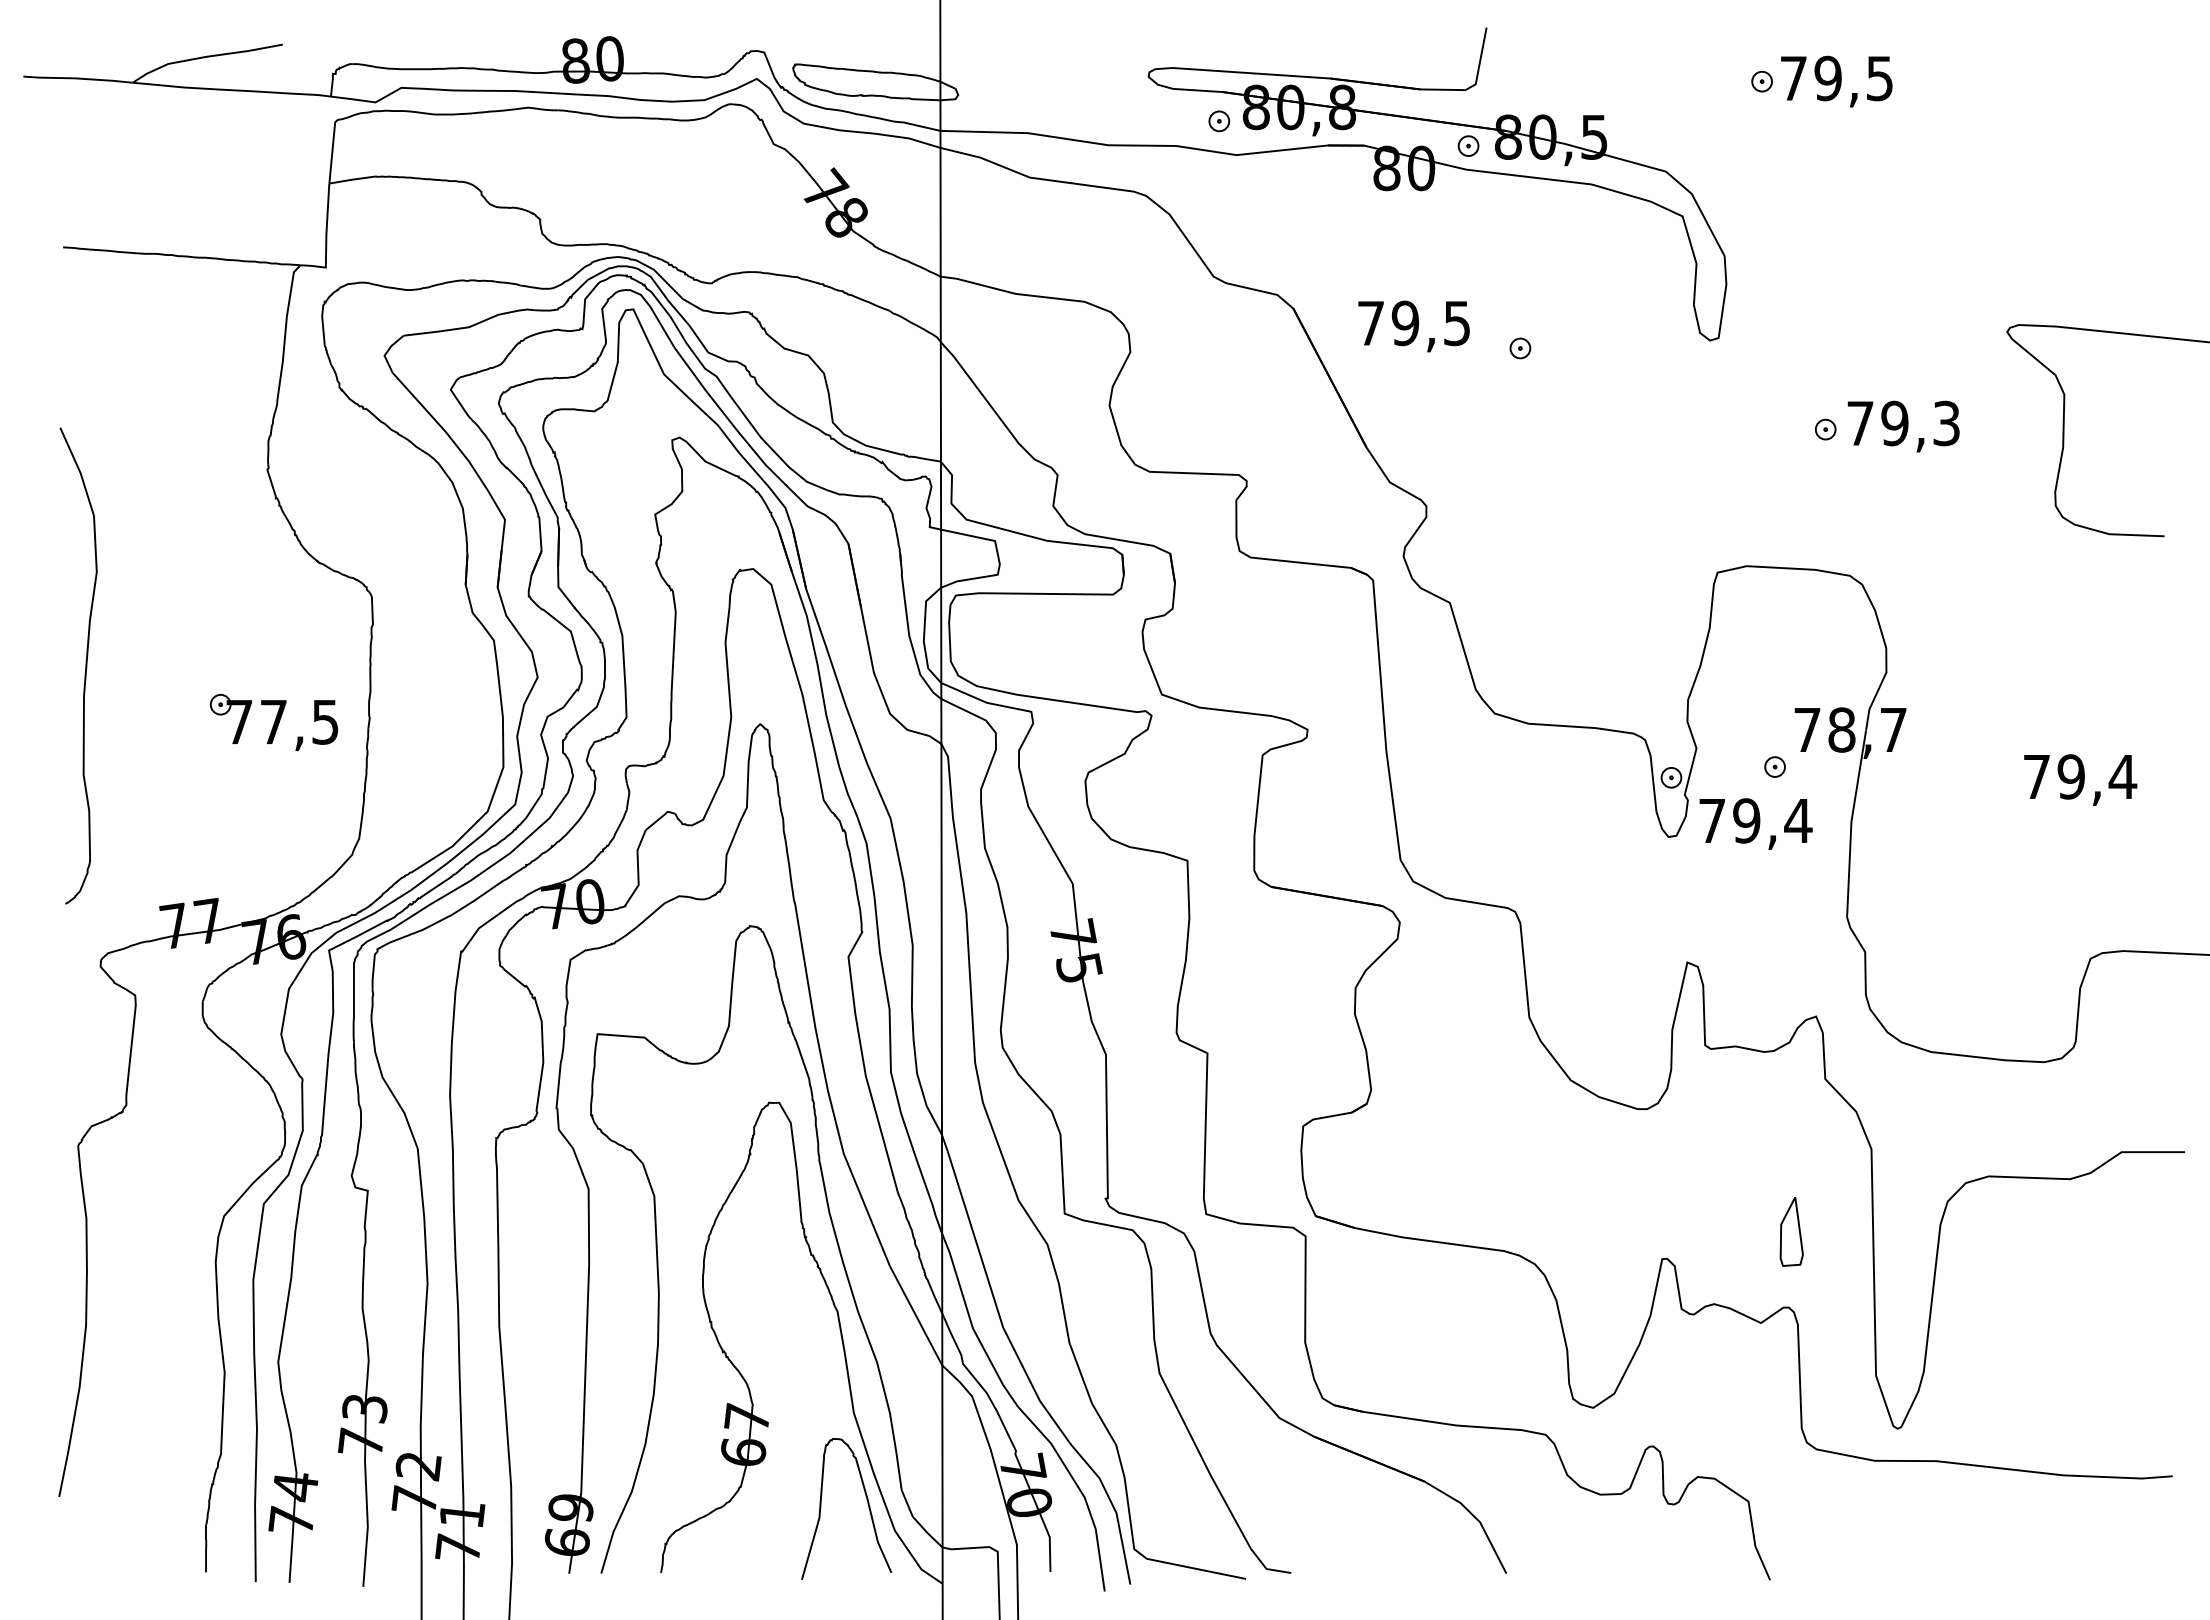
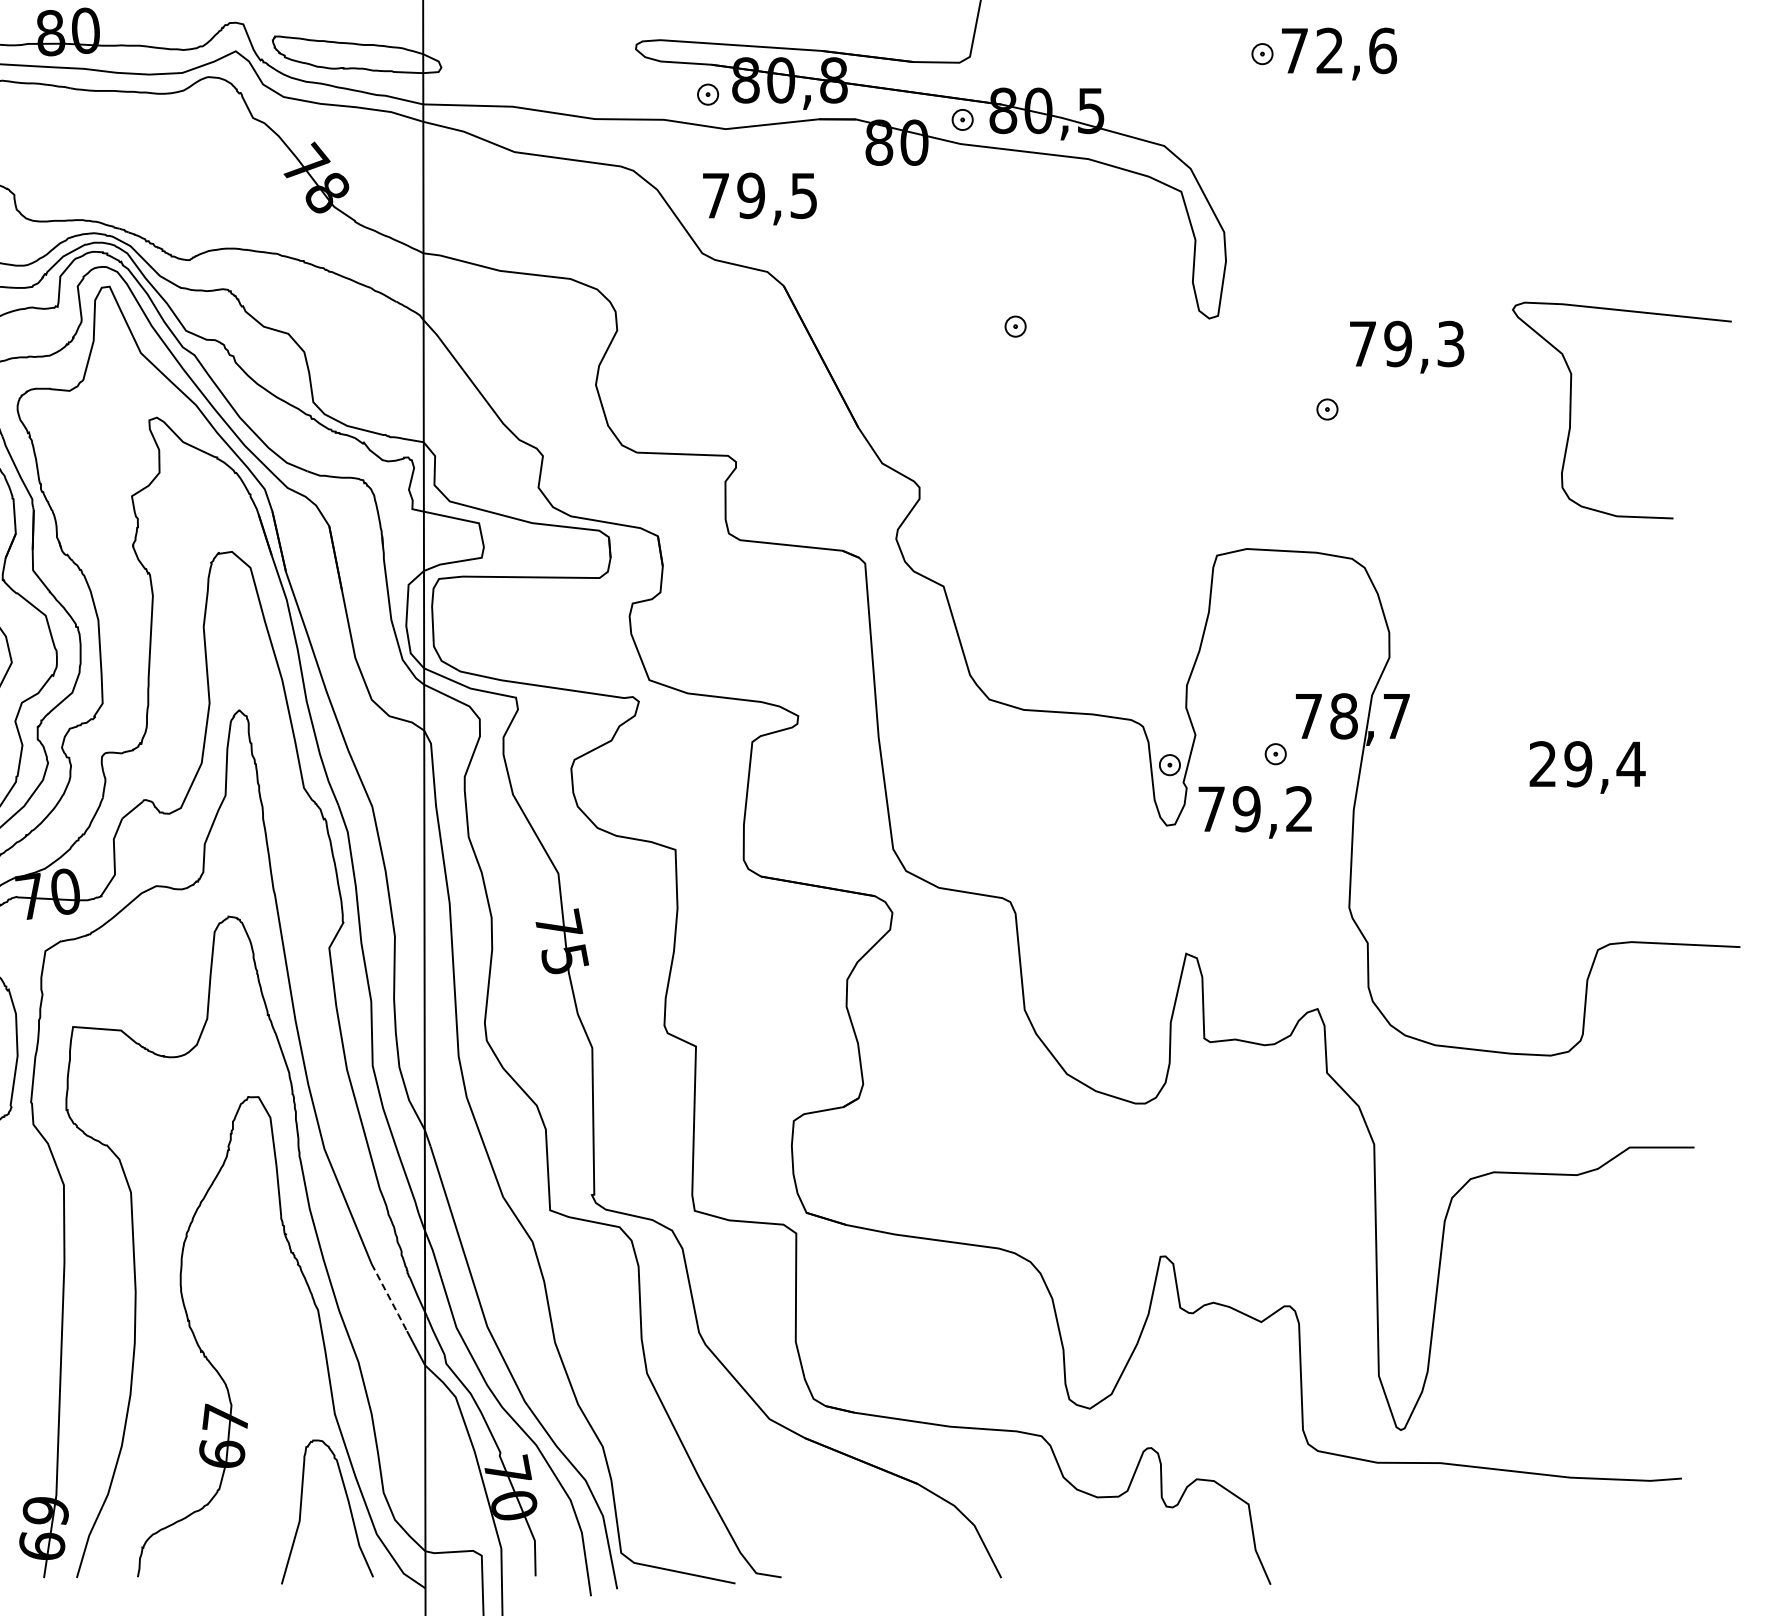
text: (1853, 78) -> (1355, 50), 79,5 -> 72,6
text: (1413, 326) -> (759, 198), moved
text: (1903, 426) -> (1406, 347), moved
text: (2036, 776) -> (1542, 763), 79,4 -> 29,4
text: (1798, 820) -> (1299, 808), 79,4 -> 79,2
part: (1791, 1231) -> (1292, 1228), removed
line: (907, 1300) -> (389, 1299), solid -> dashed

